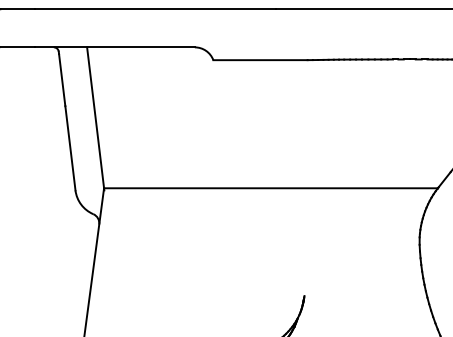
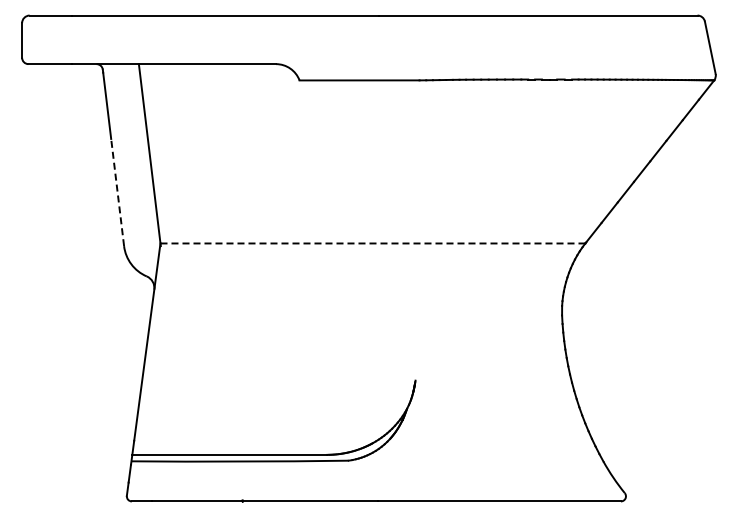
line: (70, 148) -> (117, 192), solid -> dashed
line: (271, 188) -> (373, 243), solid -> dashed

